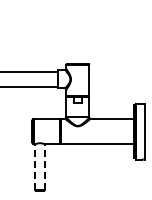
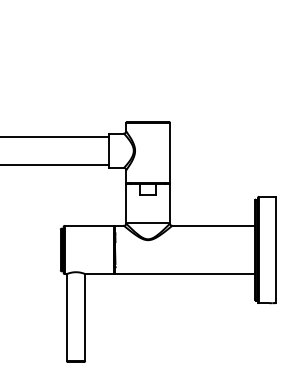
line: (35, 167) -> (67, 318), dashed -> solid
line: (44, 167) -> (84, 318), dashed -> solid

